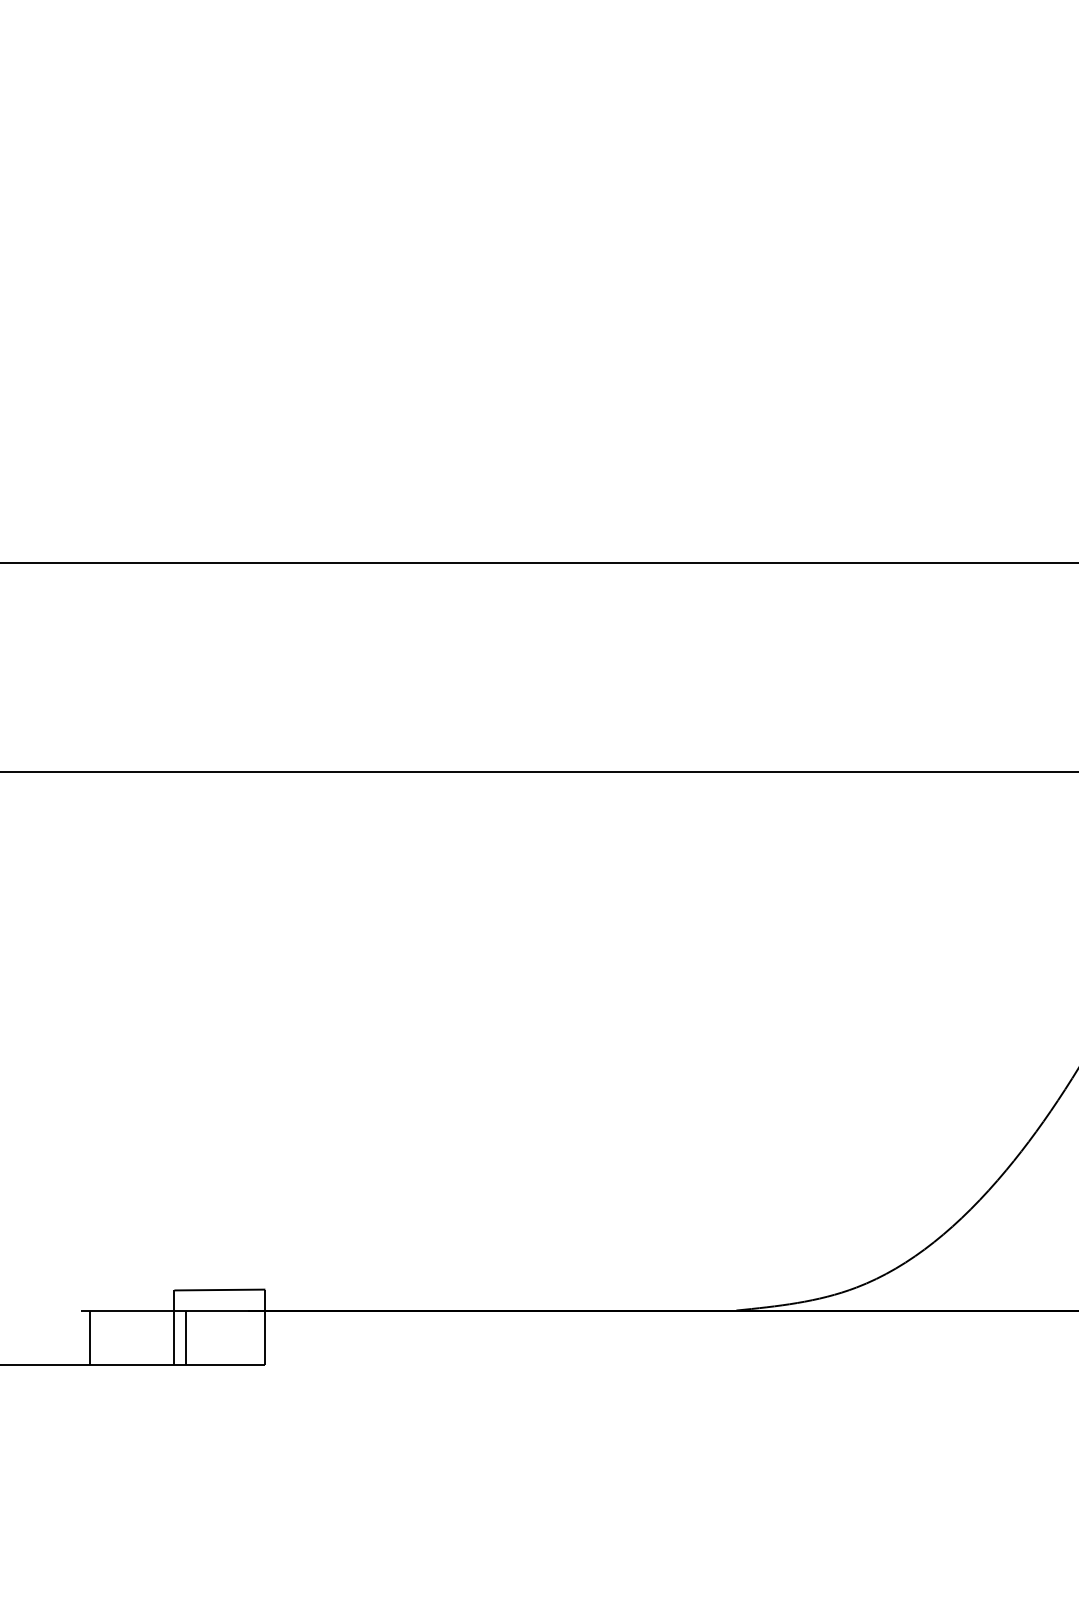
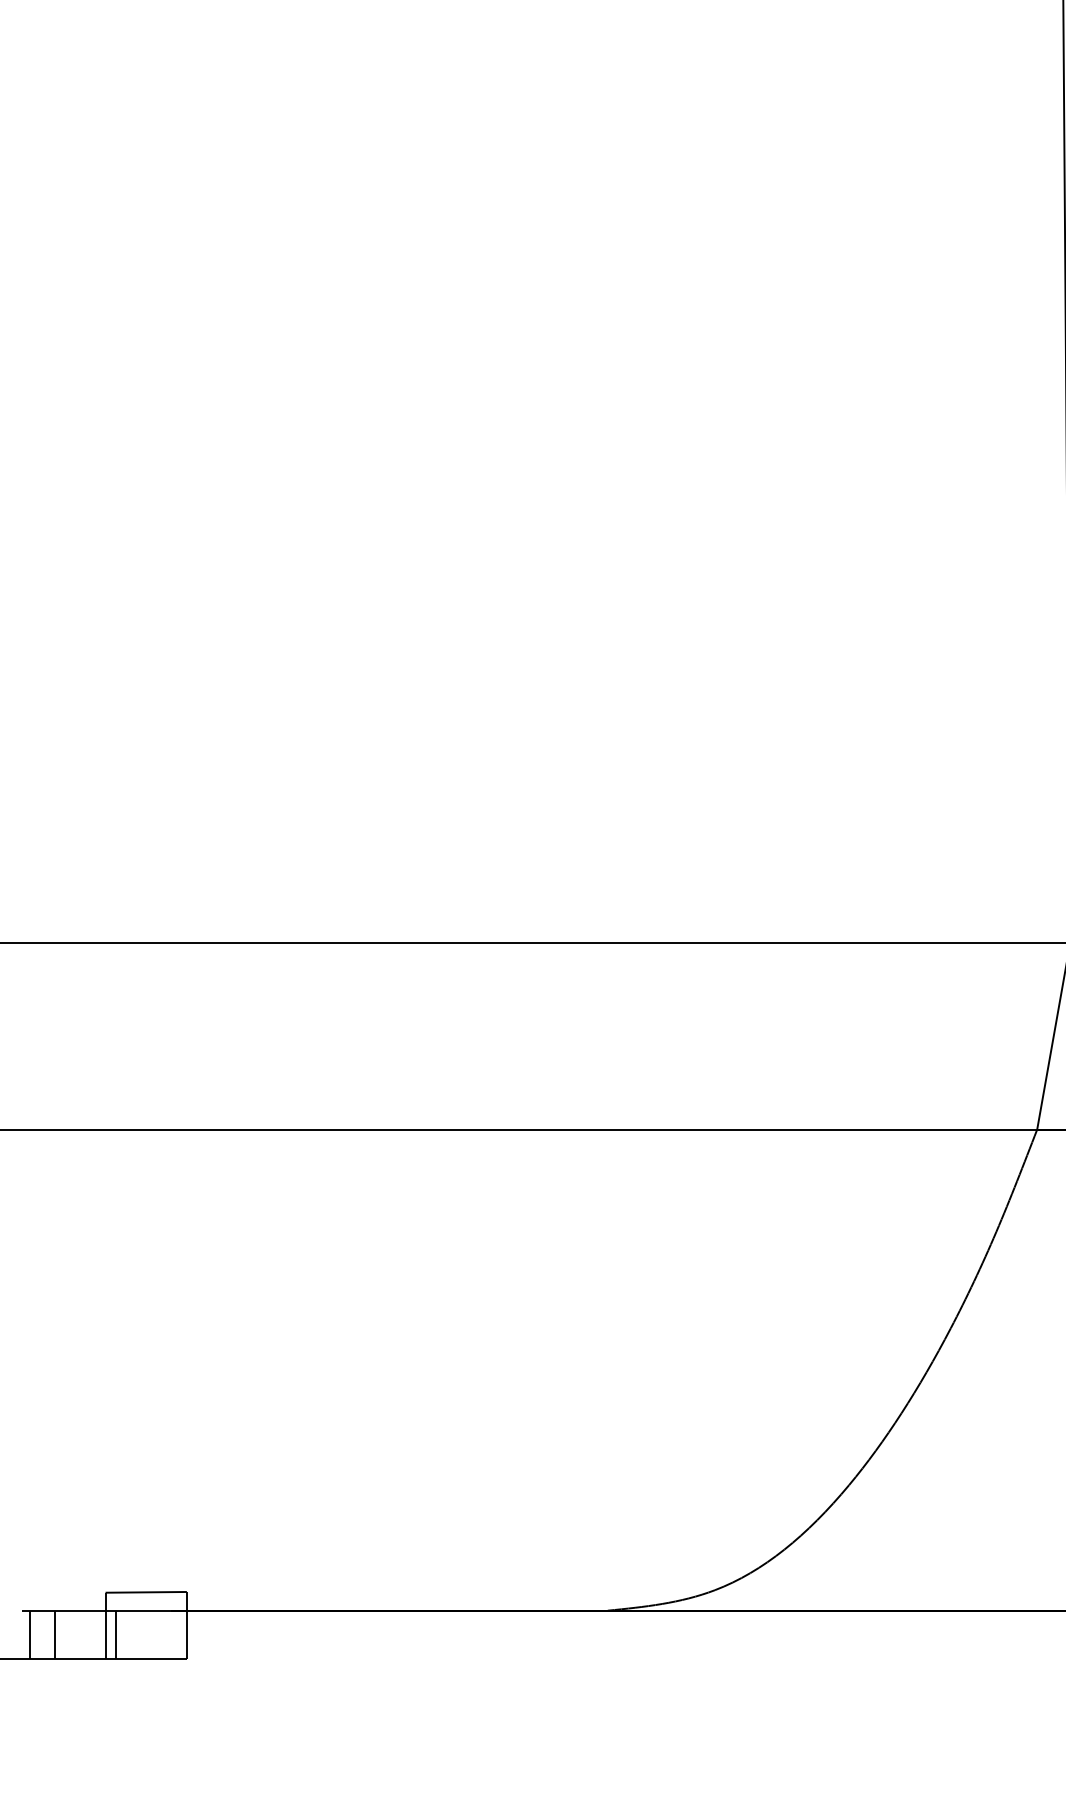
line: (118, 1337) -> (55, 1634), added

